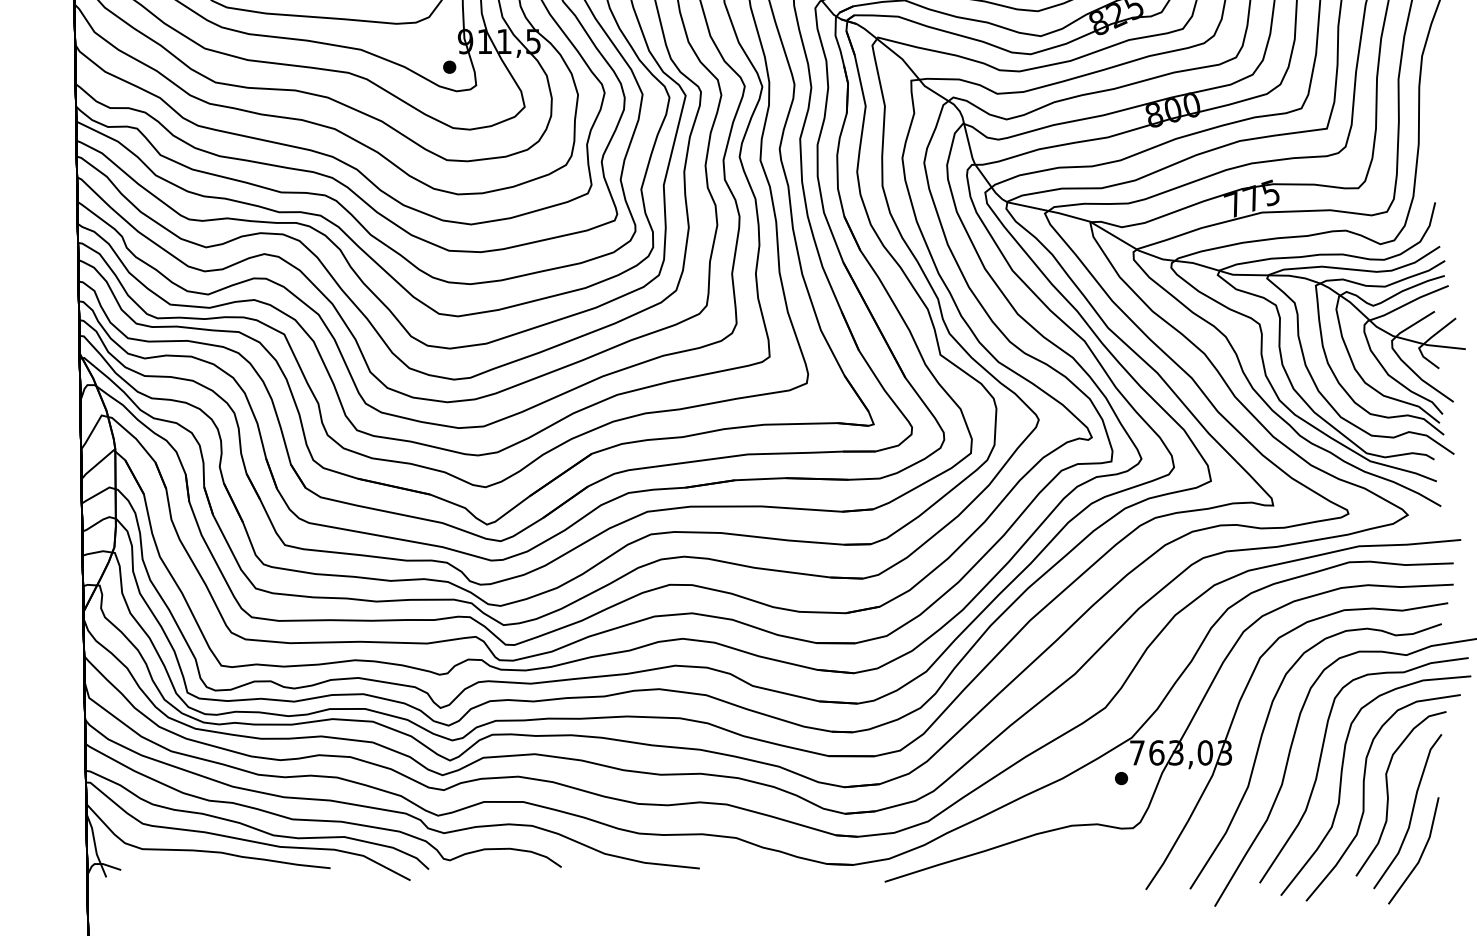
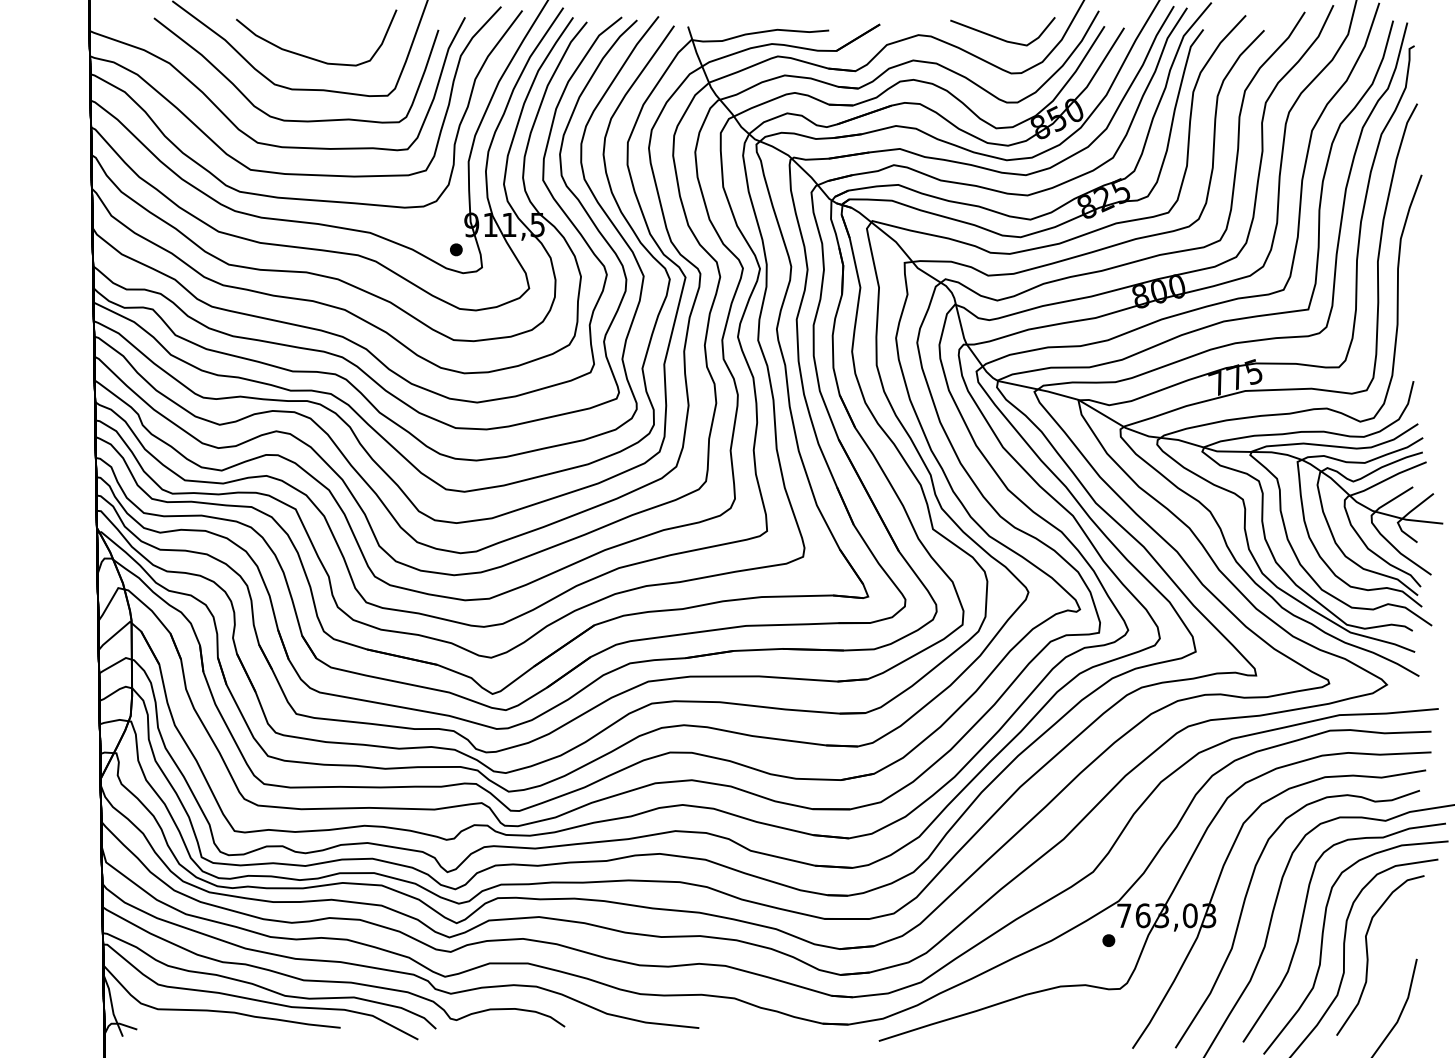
part: (1407, 811) -> (1386, 972), removed

